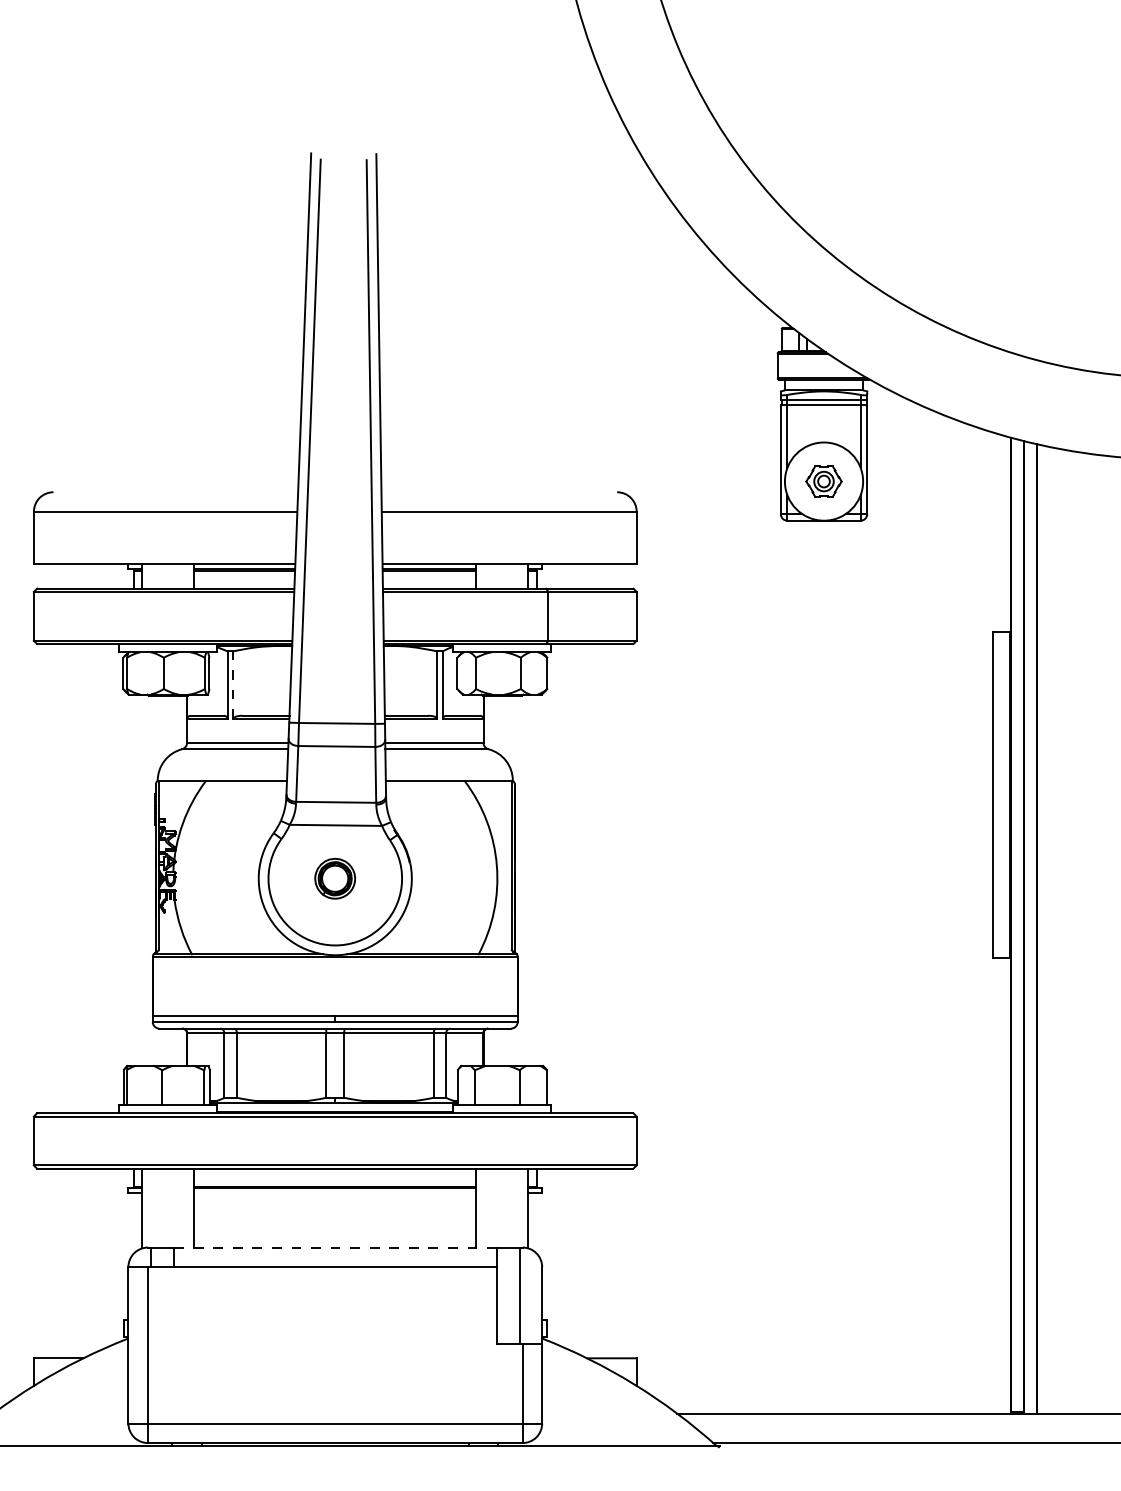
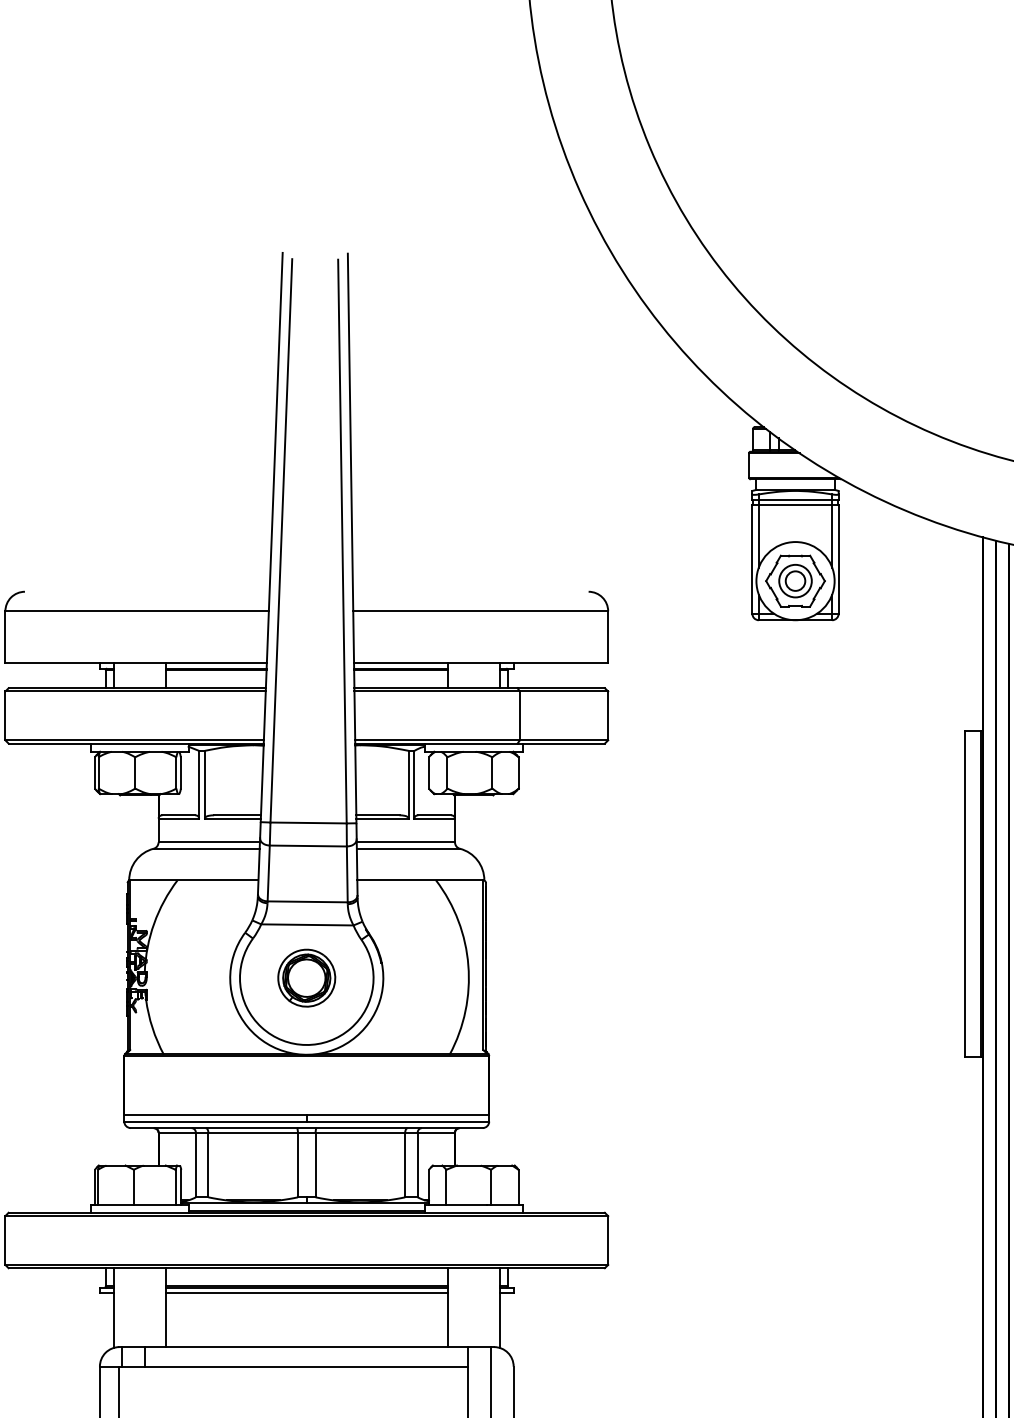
part: (823, 481) -> (794, 581), size x1.67
line: (233, 685) -> (204, 785), dashed -> solid
part: (334, 878) -> (305, 978), size x1.43
line: (335, 1193) -> (306, 1293), added
line: (335, 1247) -> (306, 1347), dashed -> solid

